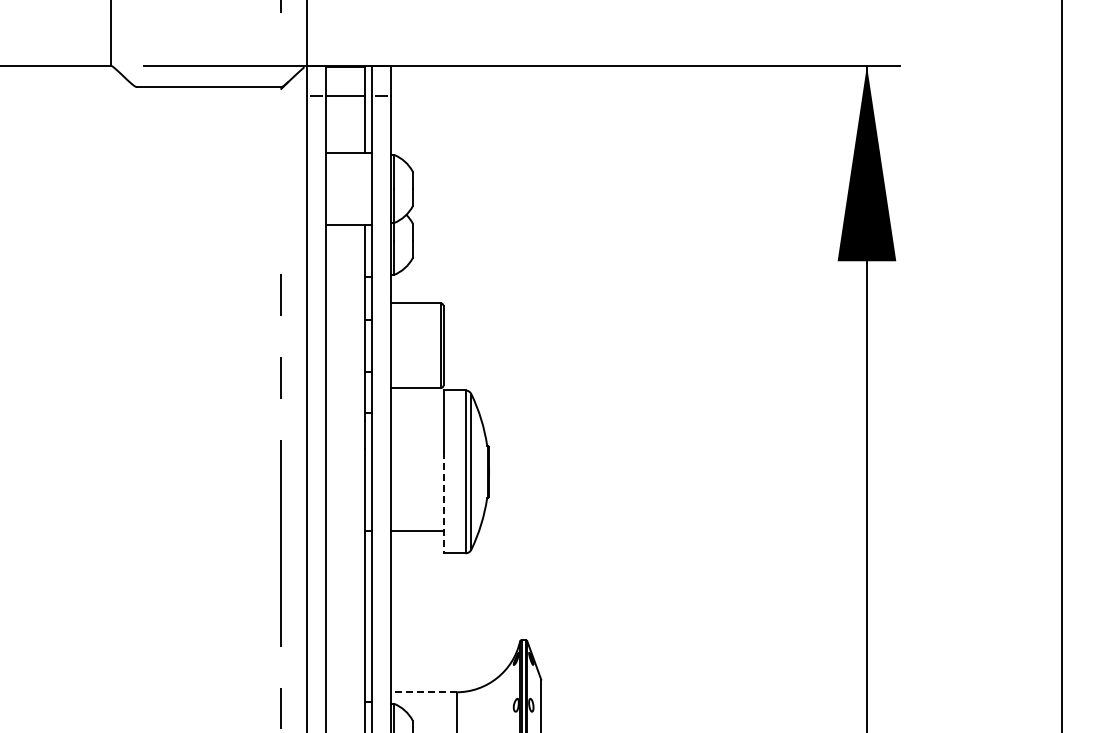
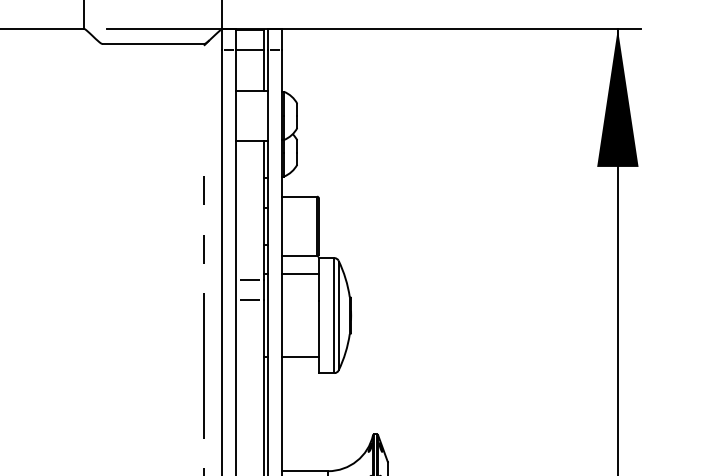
line: (417, 413) -> (300, 274), added
line: (345, 420) -> (249, 279), added
line: (345, 449) -> (249, 299), added
line: (443, 502) -> (318, 337), dashed -> solid
line: (423, 692) -> (304, 471), dashed -> solid

